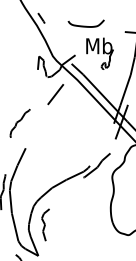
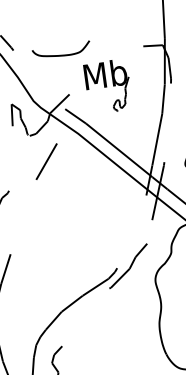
curve: (85, 25) -> (60, 53), moved

